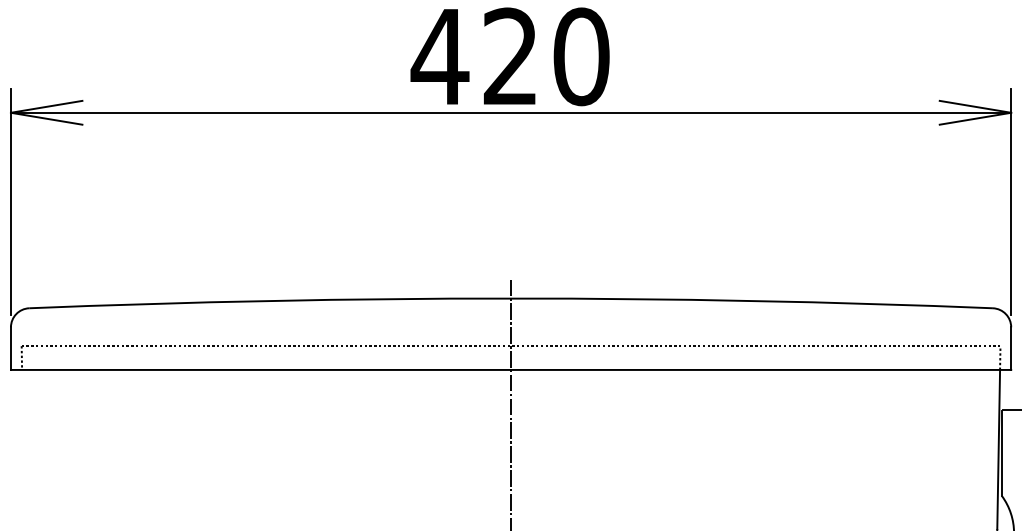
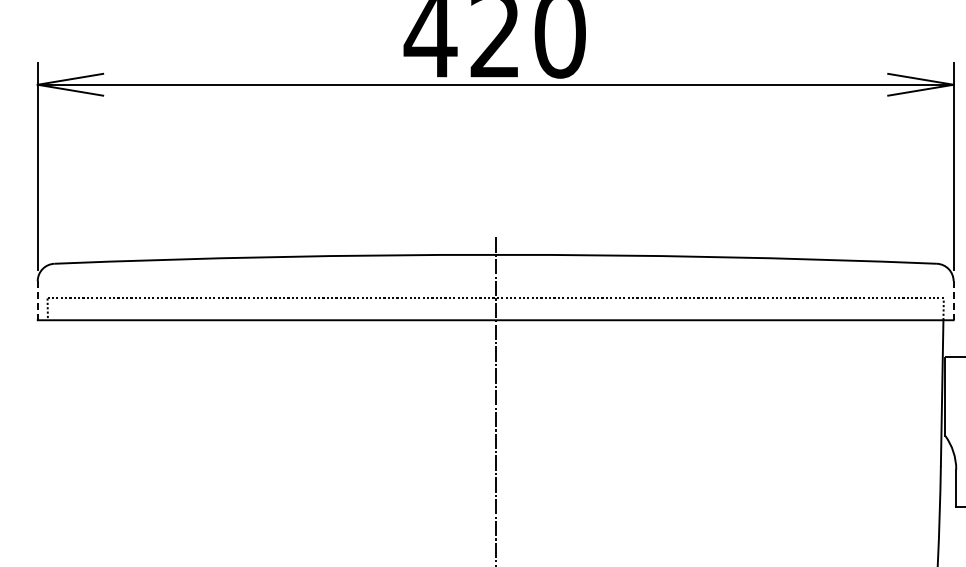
line: (10, 348) -> (37, 300), solid -> dashed
line: (1011, 348) -> (953, 300), solid -> dashed

